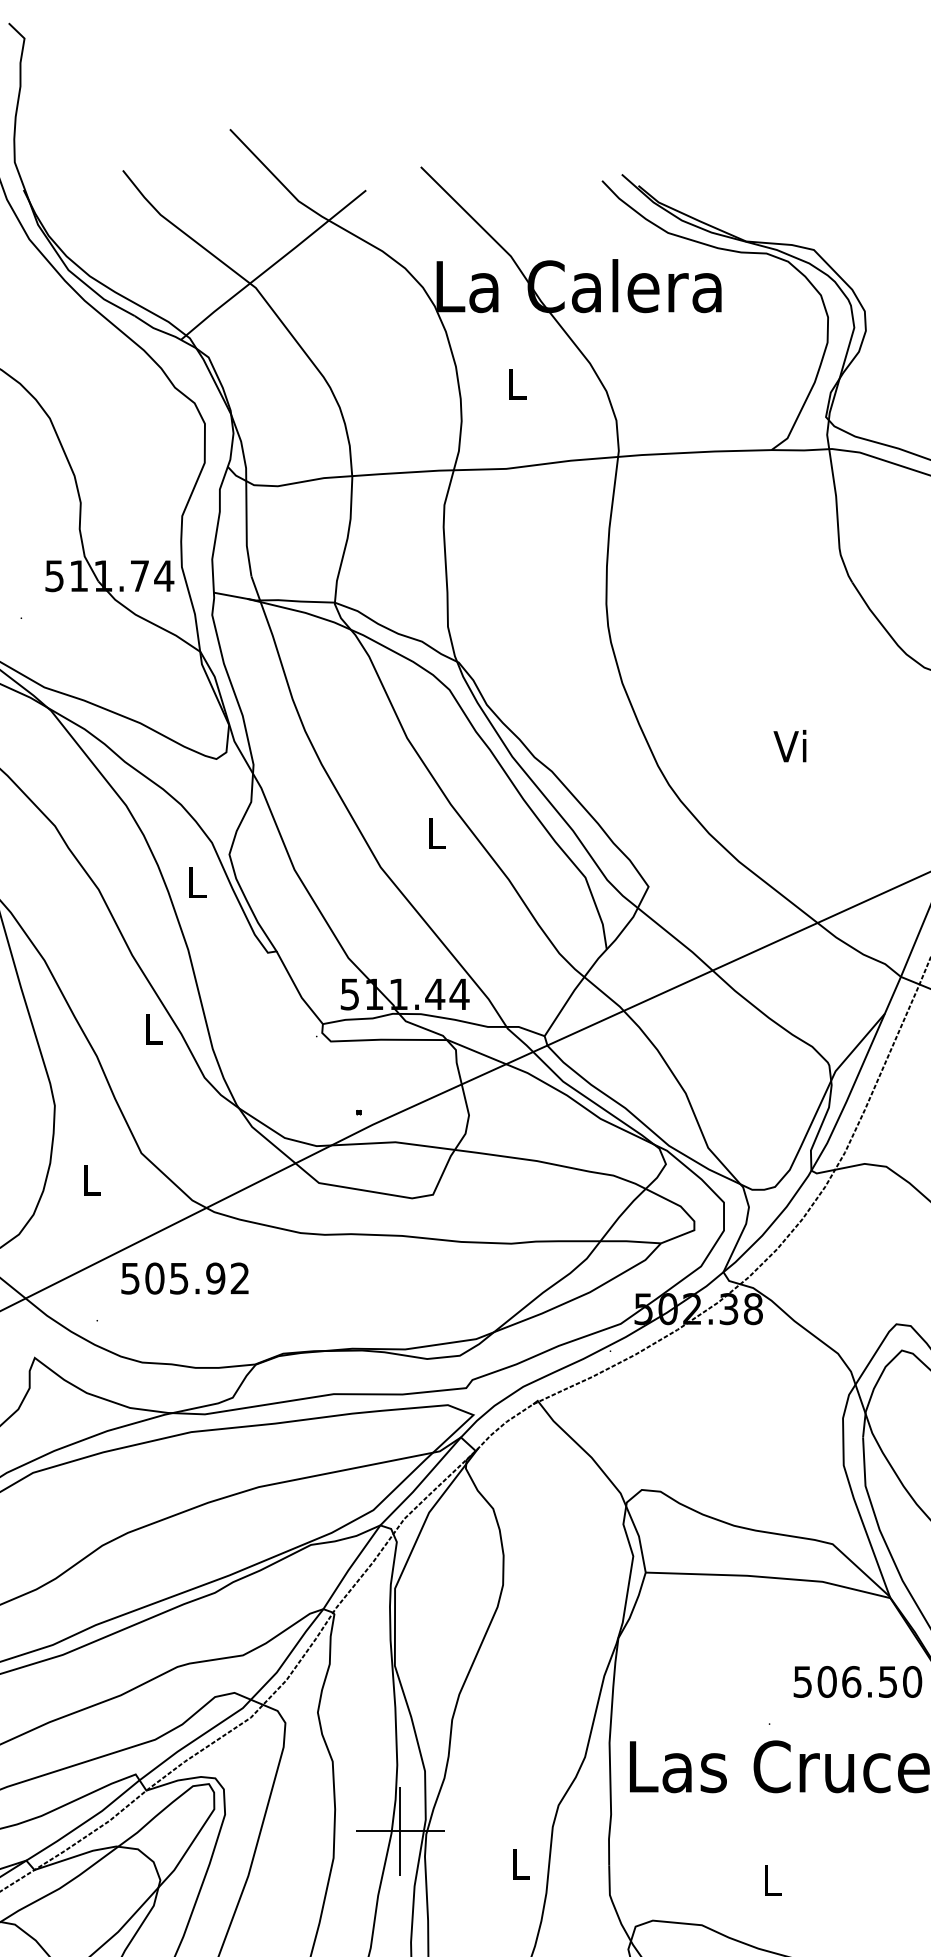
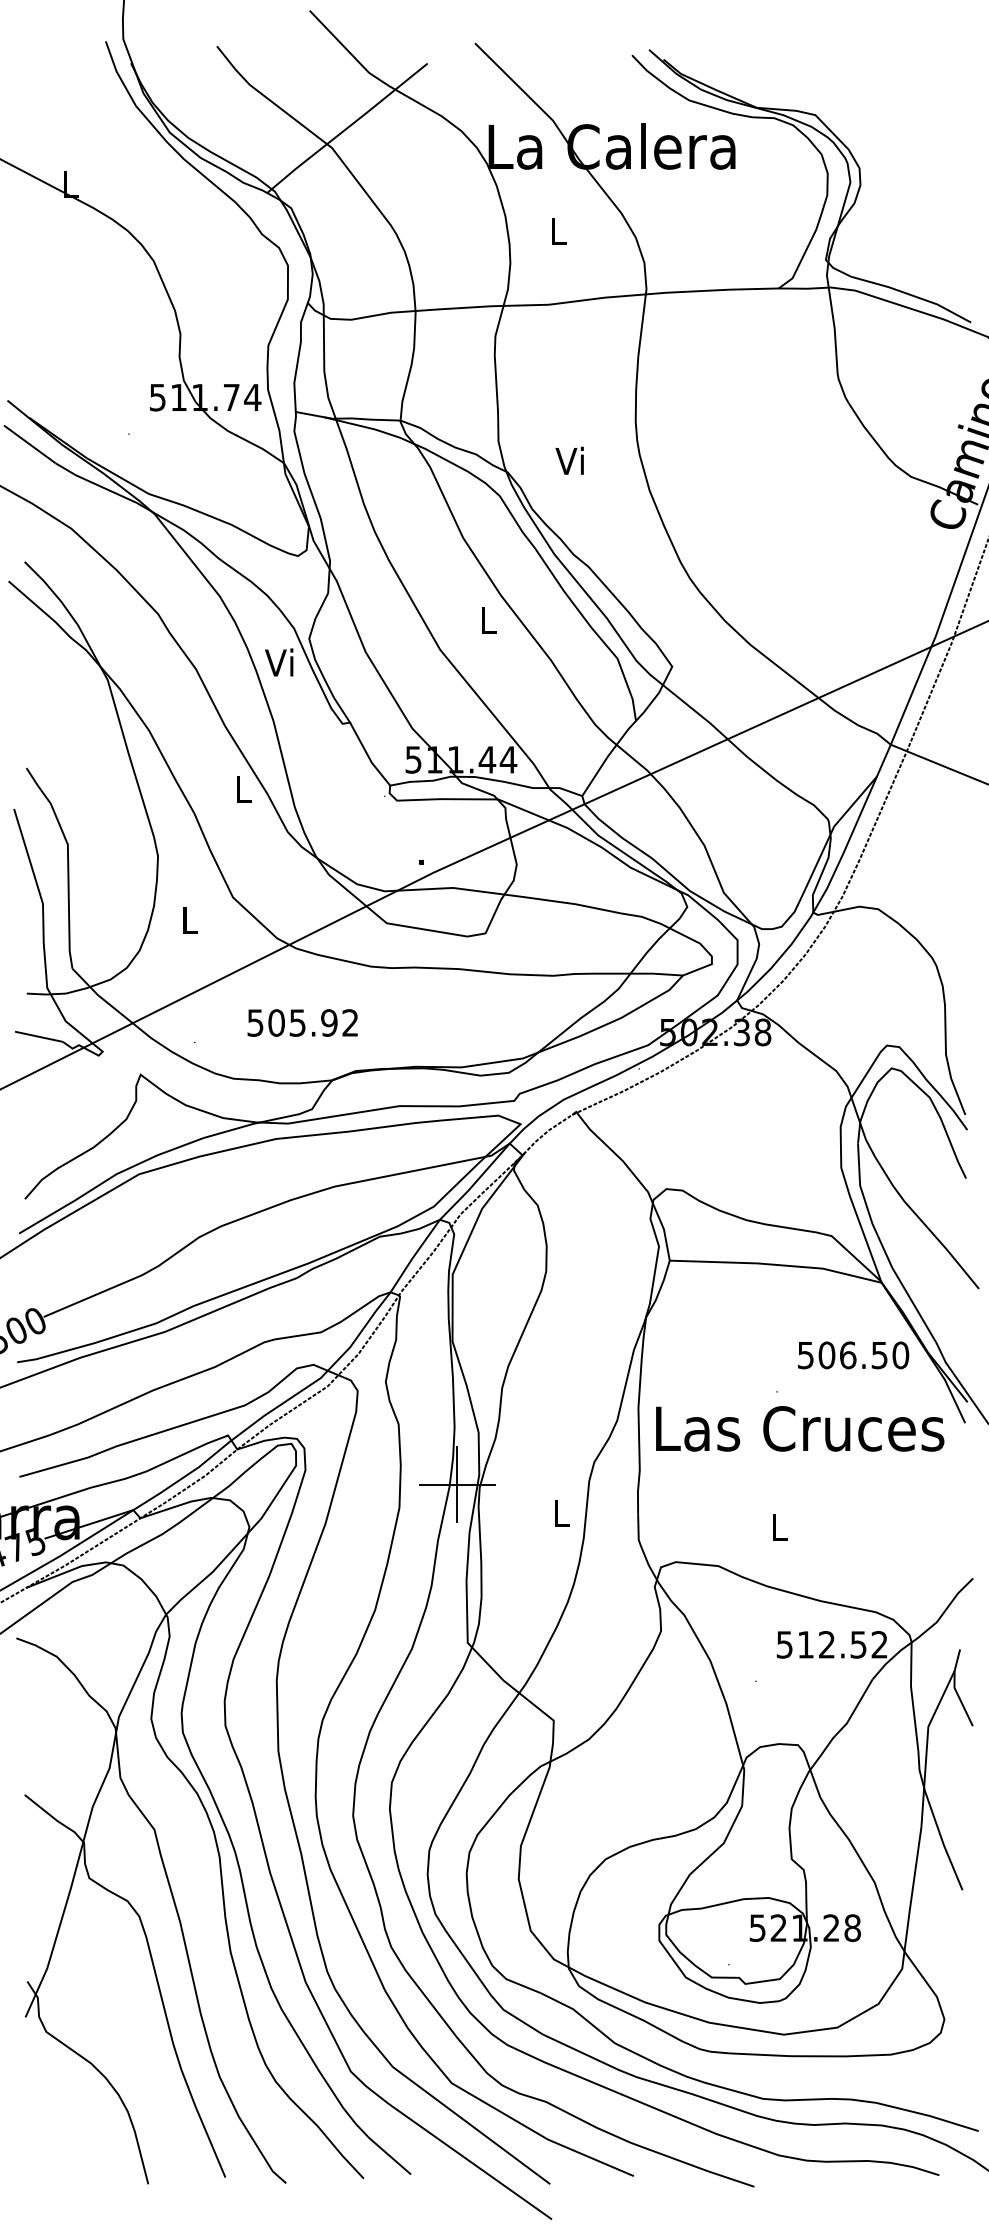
text: (789, 745) -> (569, 460), moved
text: (195, 881) -> (279, 662), L -> Vi
text: (184, 1277) -> (302, 1022), moved

